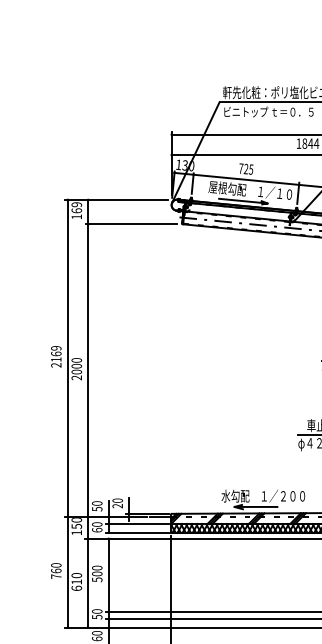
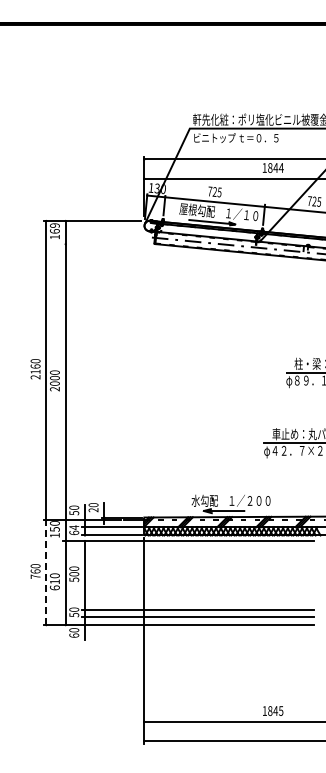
line: (131, 224) -> (106, 244), removed
text: (56, 348) -> (35, 361), 2169 -> 2160
text: (97, 524) -> (74, 527), 60 -> 64
line: (67, 572) -> (46, 572), solid -> dashed

